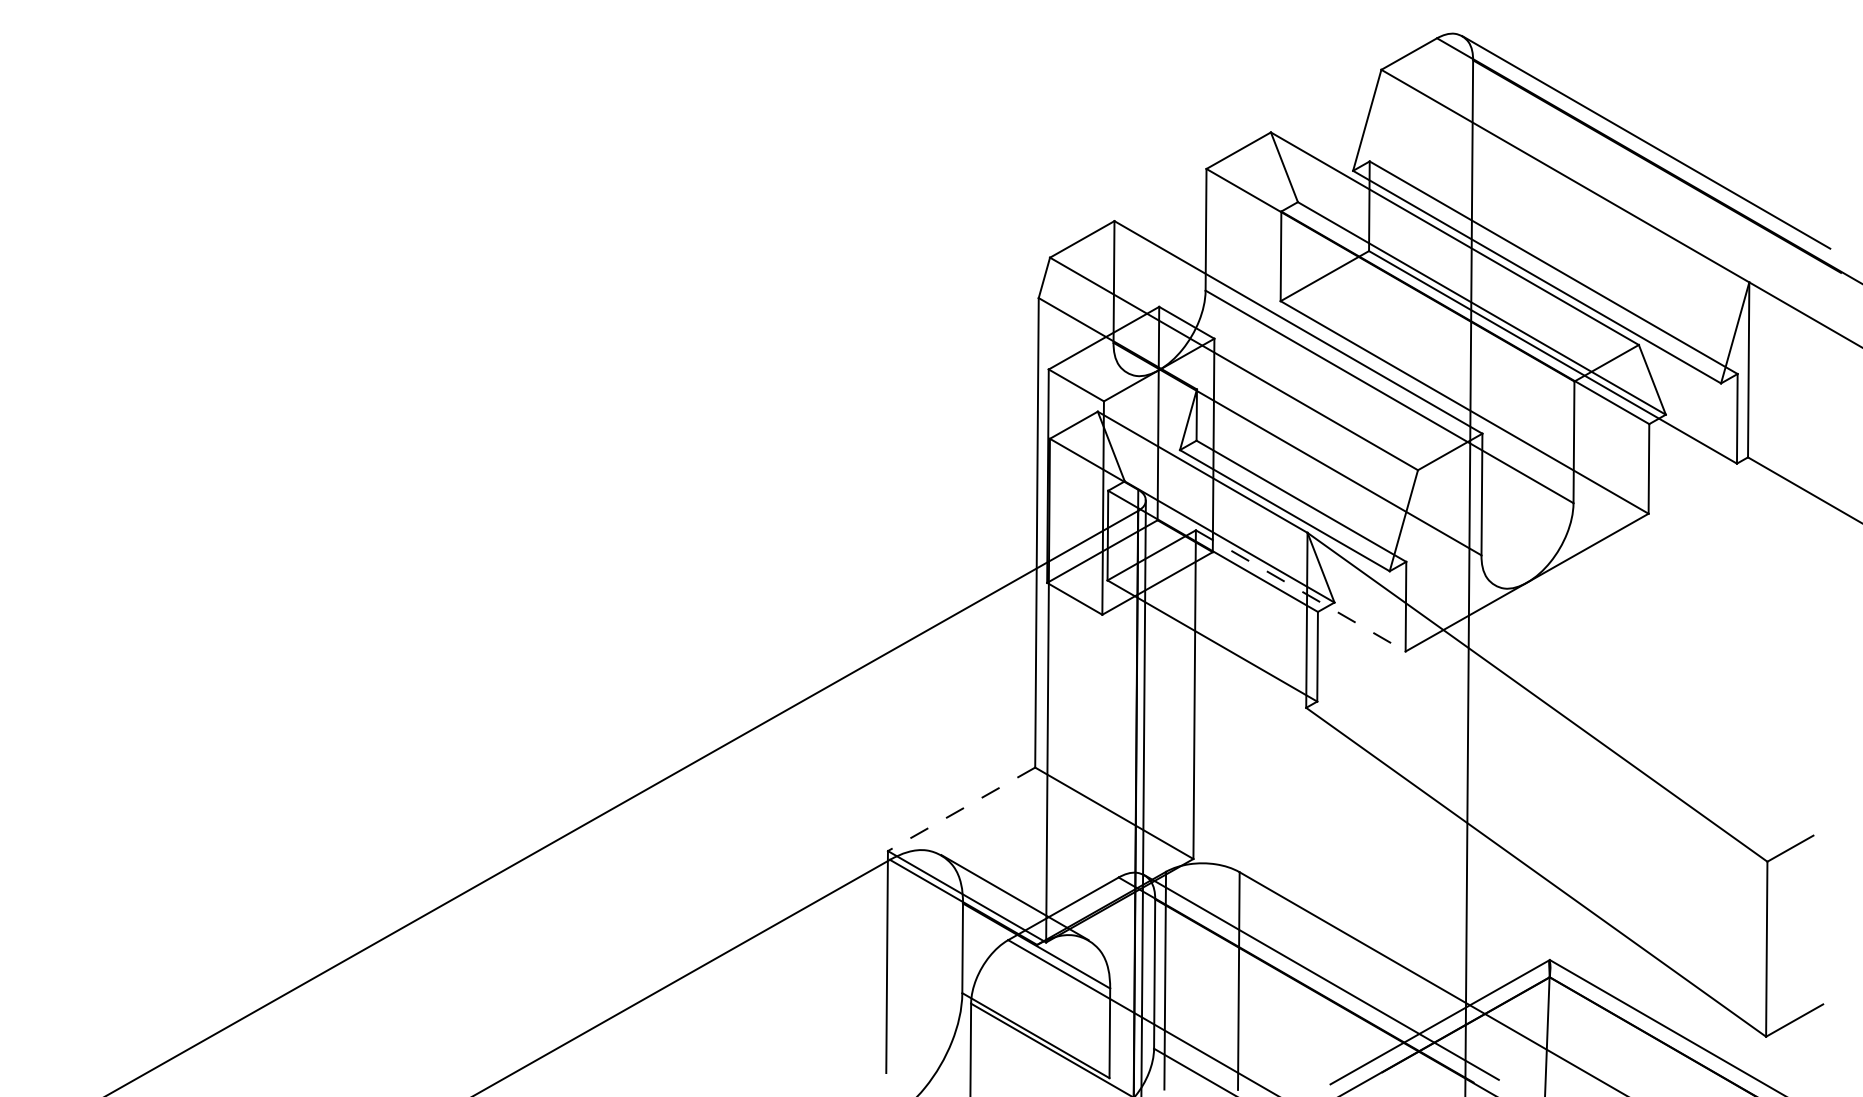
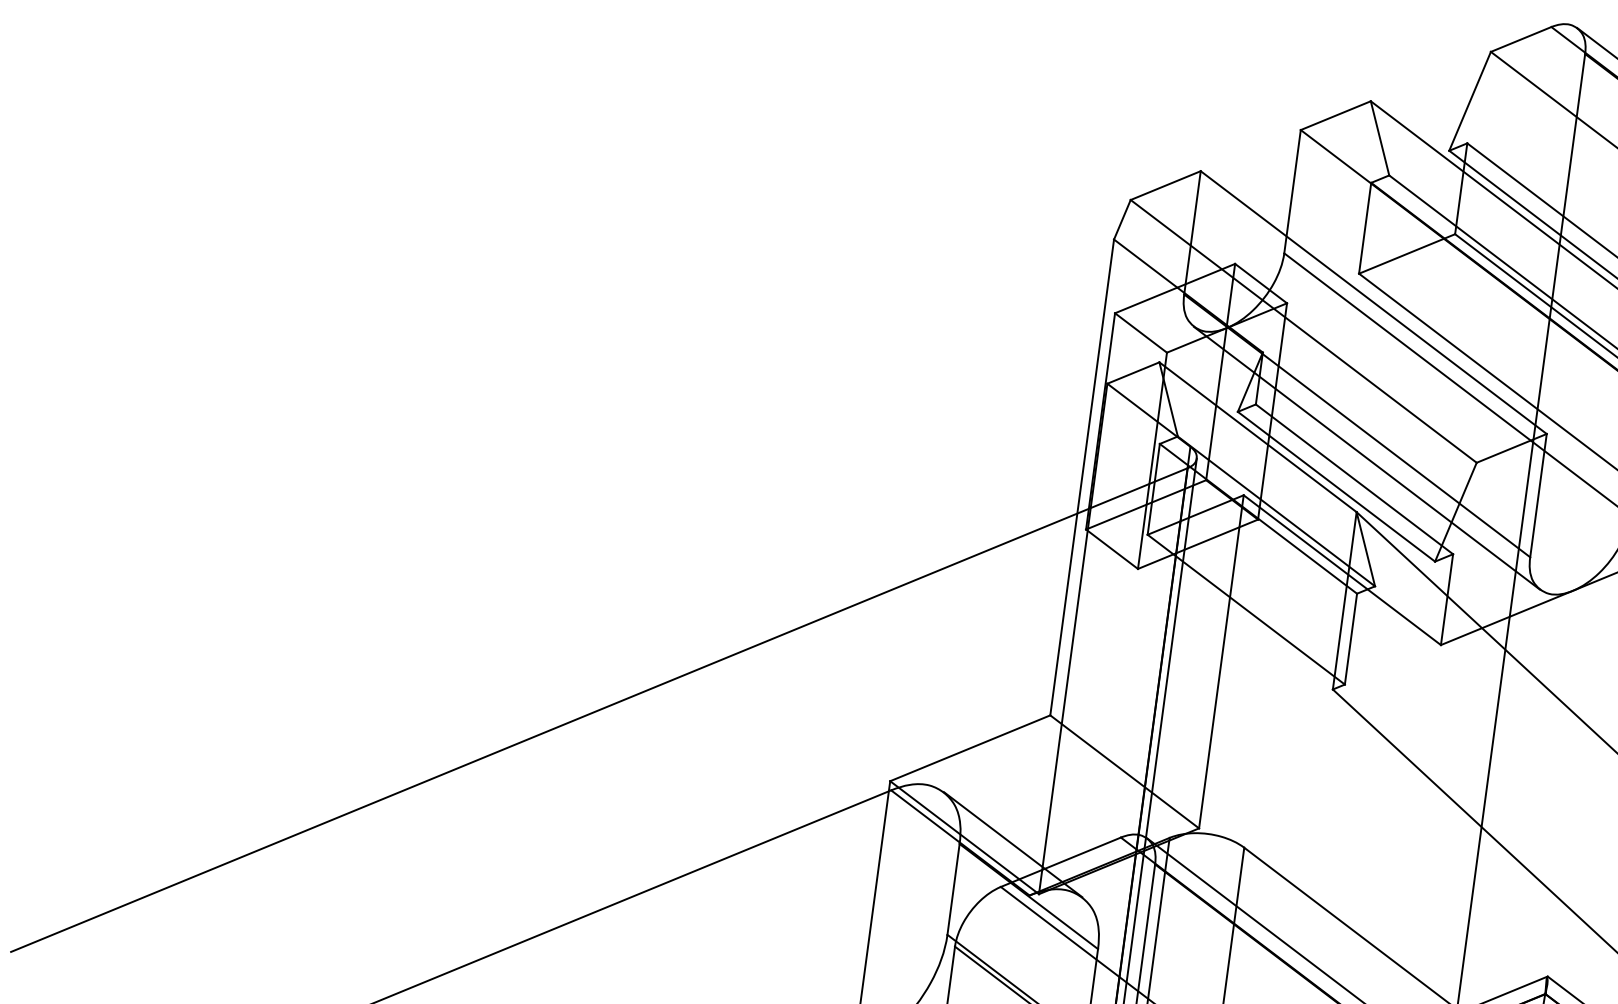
line: (1310, 479) -> (1366, 458), added
line: (1301, 591) -> (1342, 570), dashed -> solid
line: (961, 809) -> (970, 748), dashed -> solid

